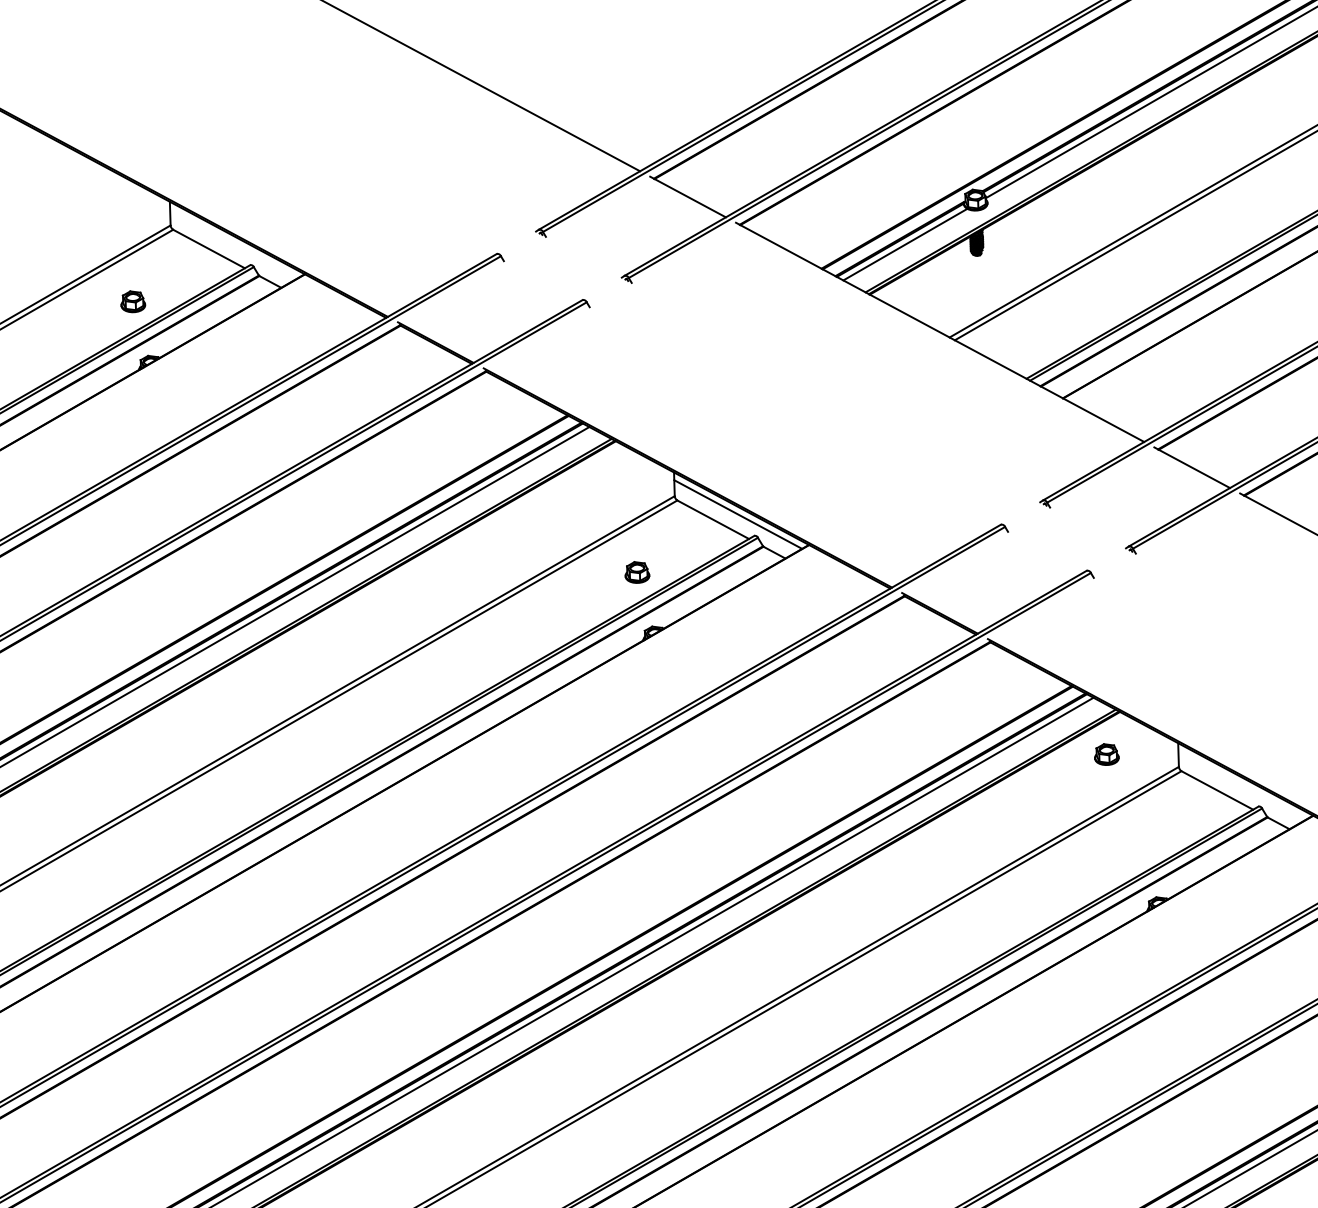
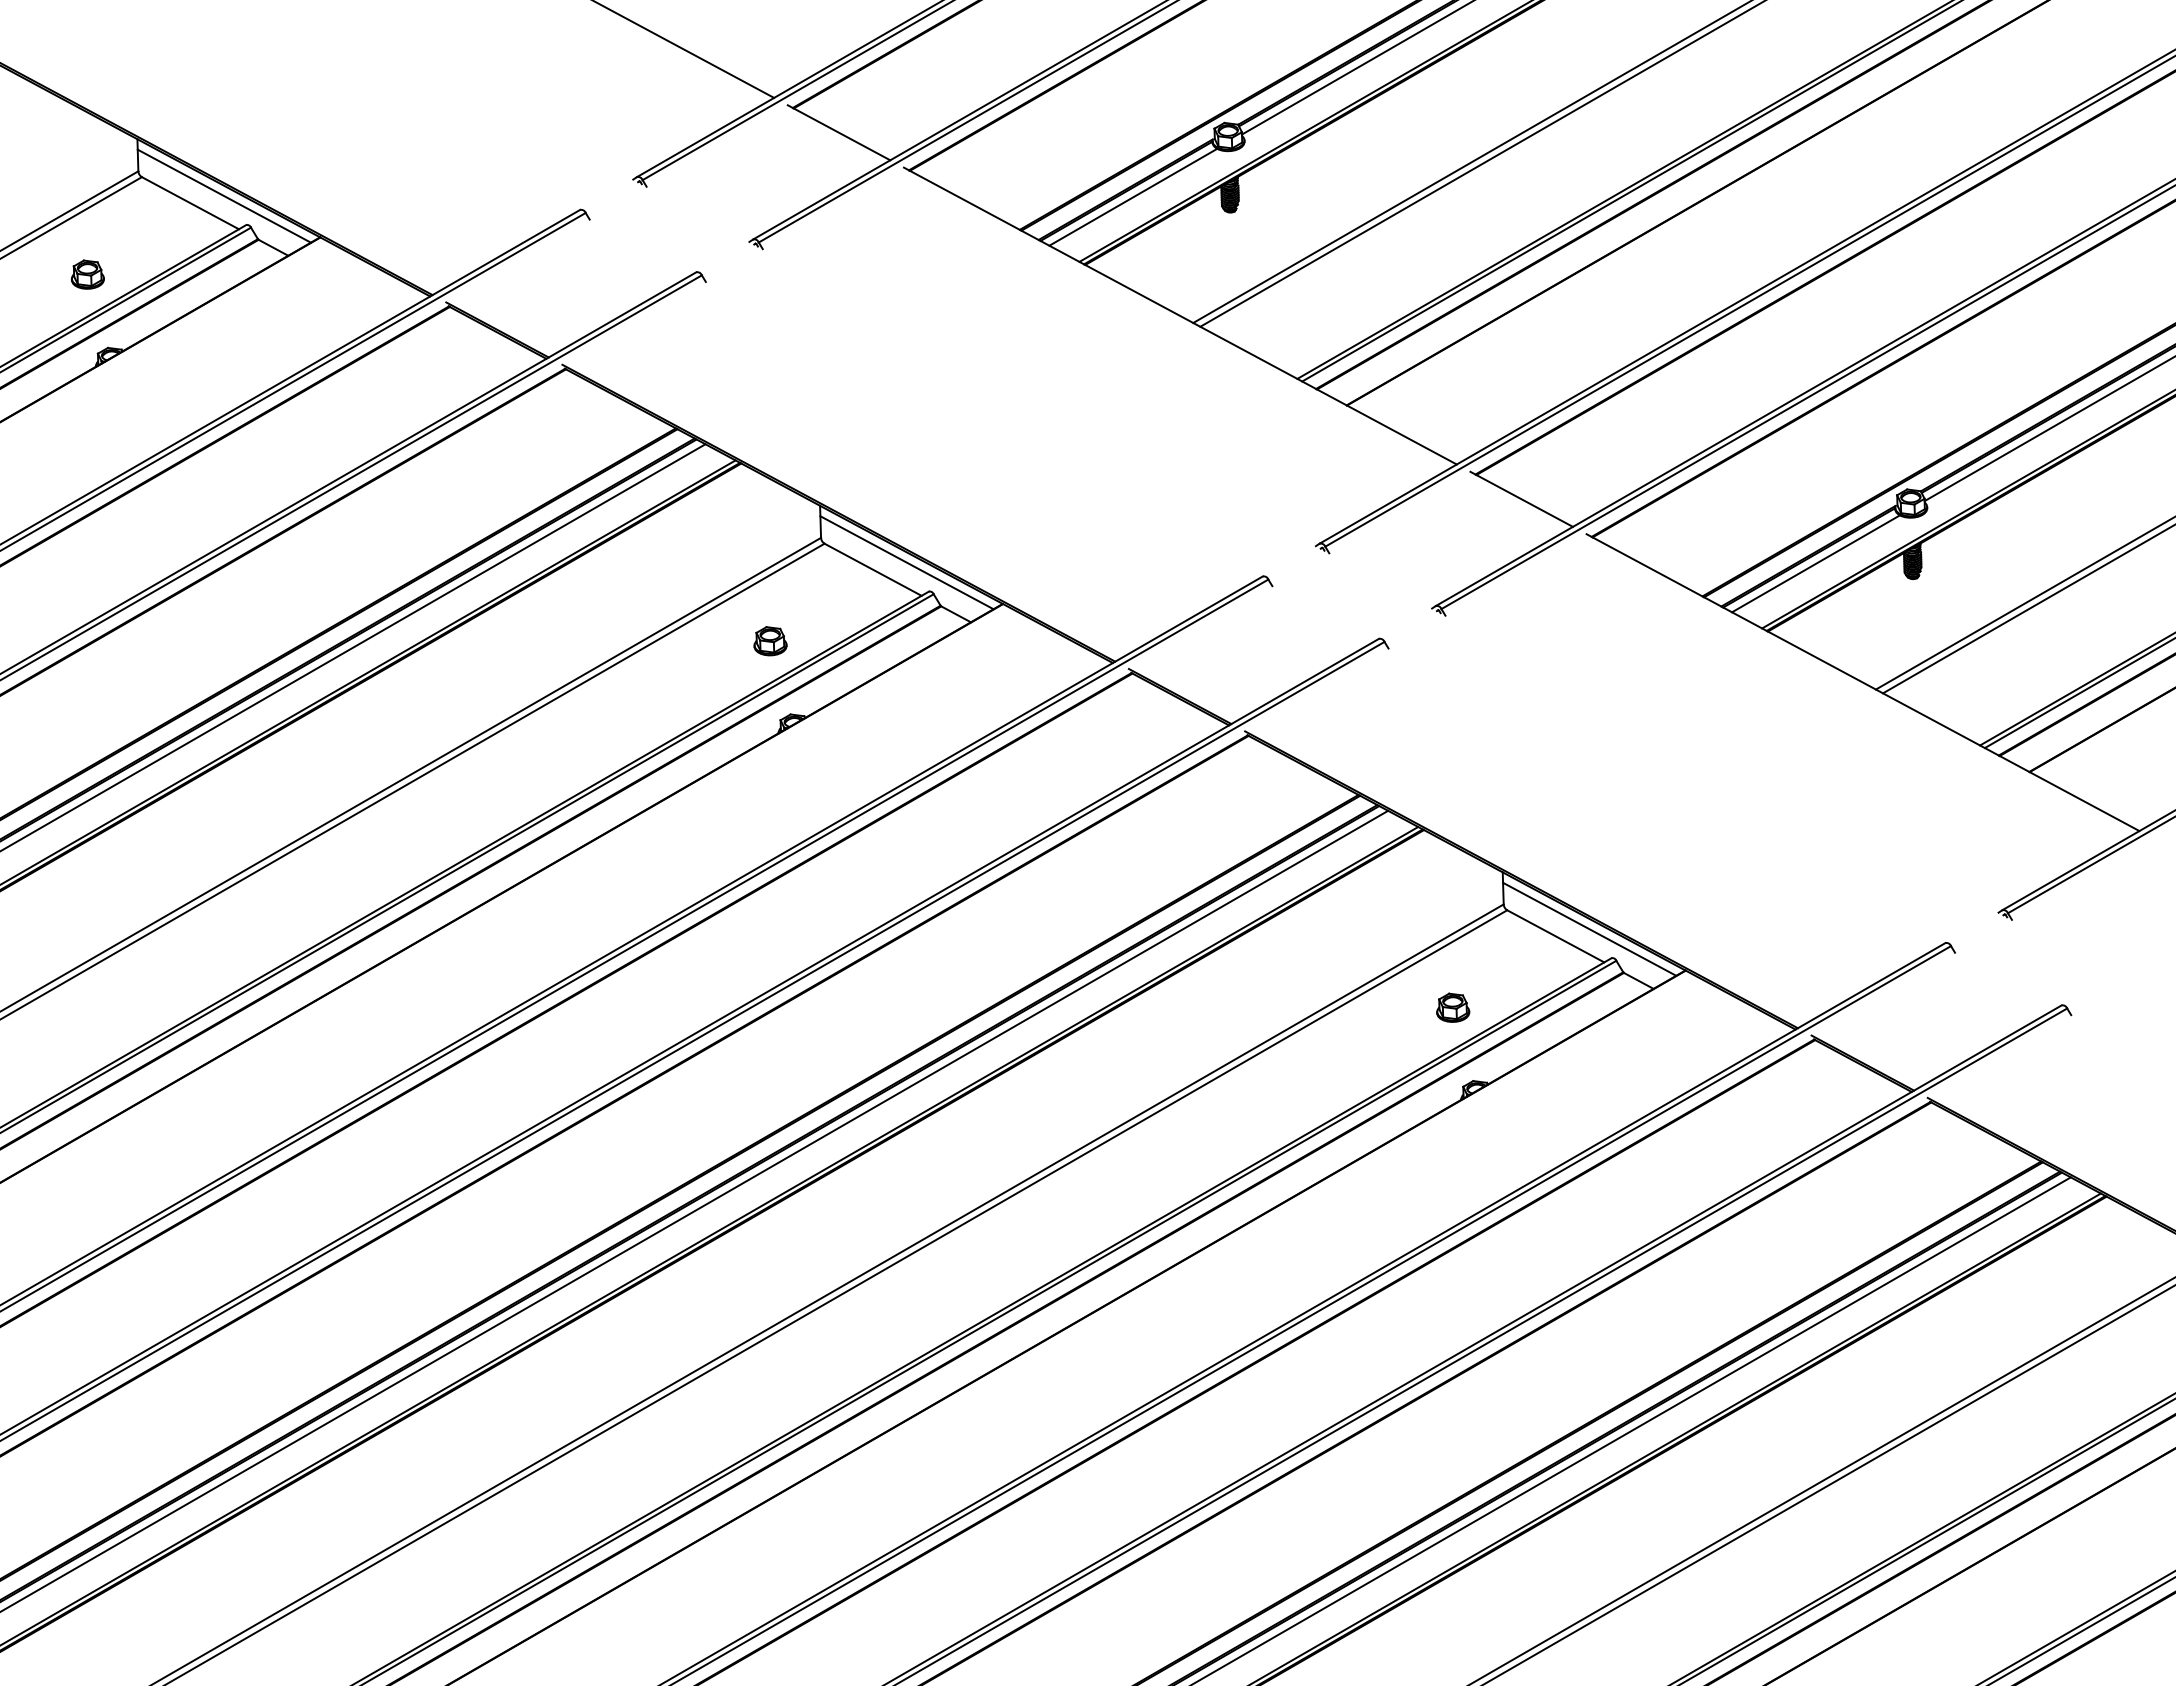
line: (233, 243) -> (223, 195), added
part: (1107, 754) -> (1453, 1007), moved
line: (1242, 784) -> (1589, 928), added

